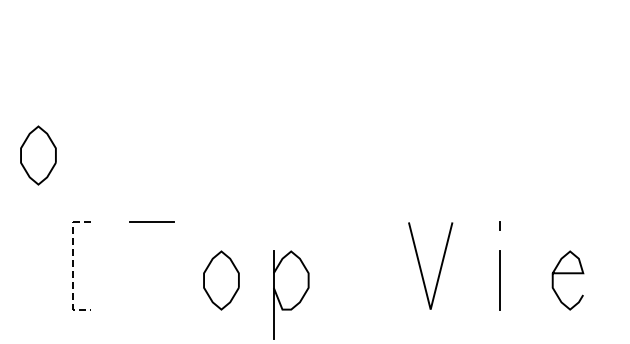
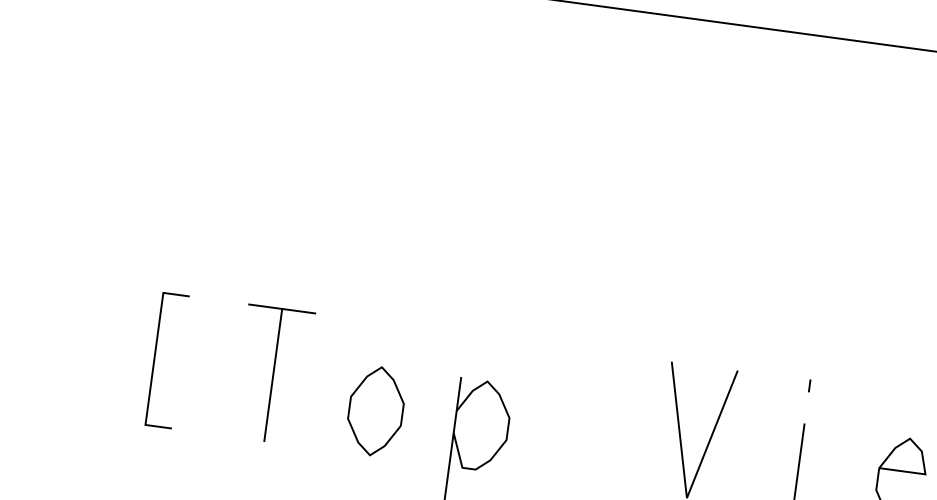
part: (38, 155) -> (124, 184), removed
line: (151, 265) -> (273, 374), added
line: (73, 266) -> (154, 359), dashed -> solid

